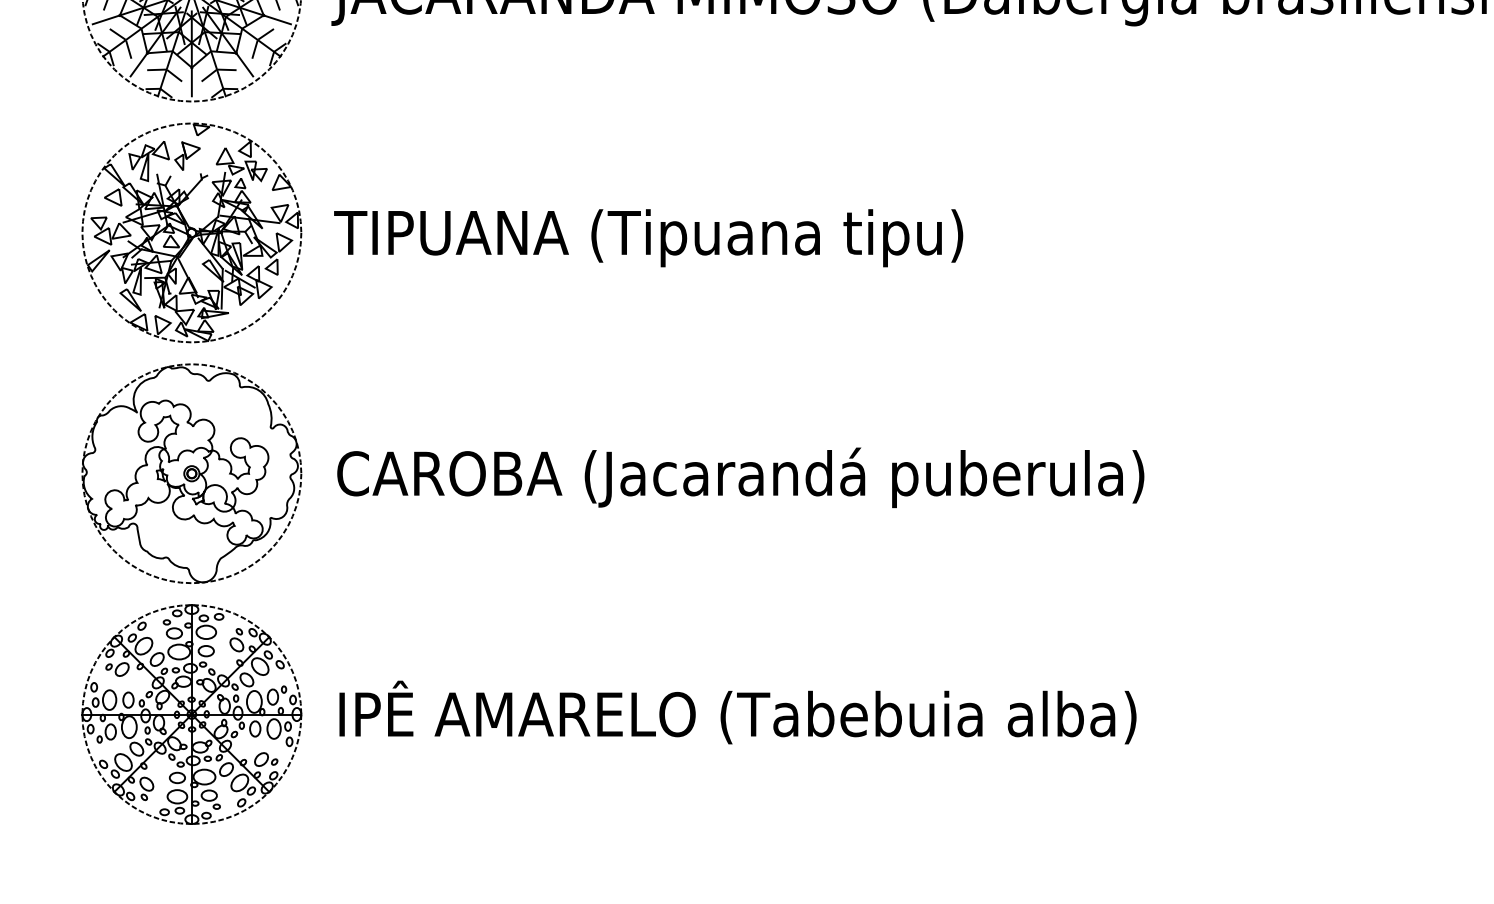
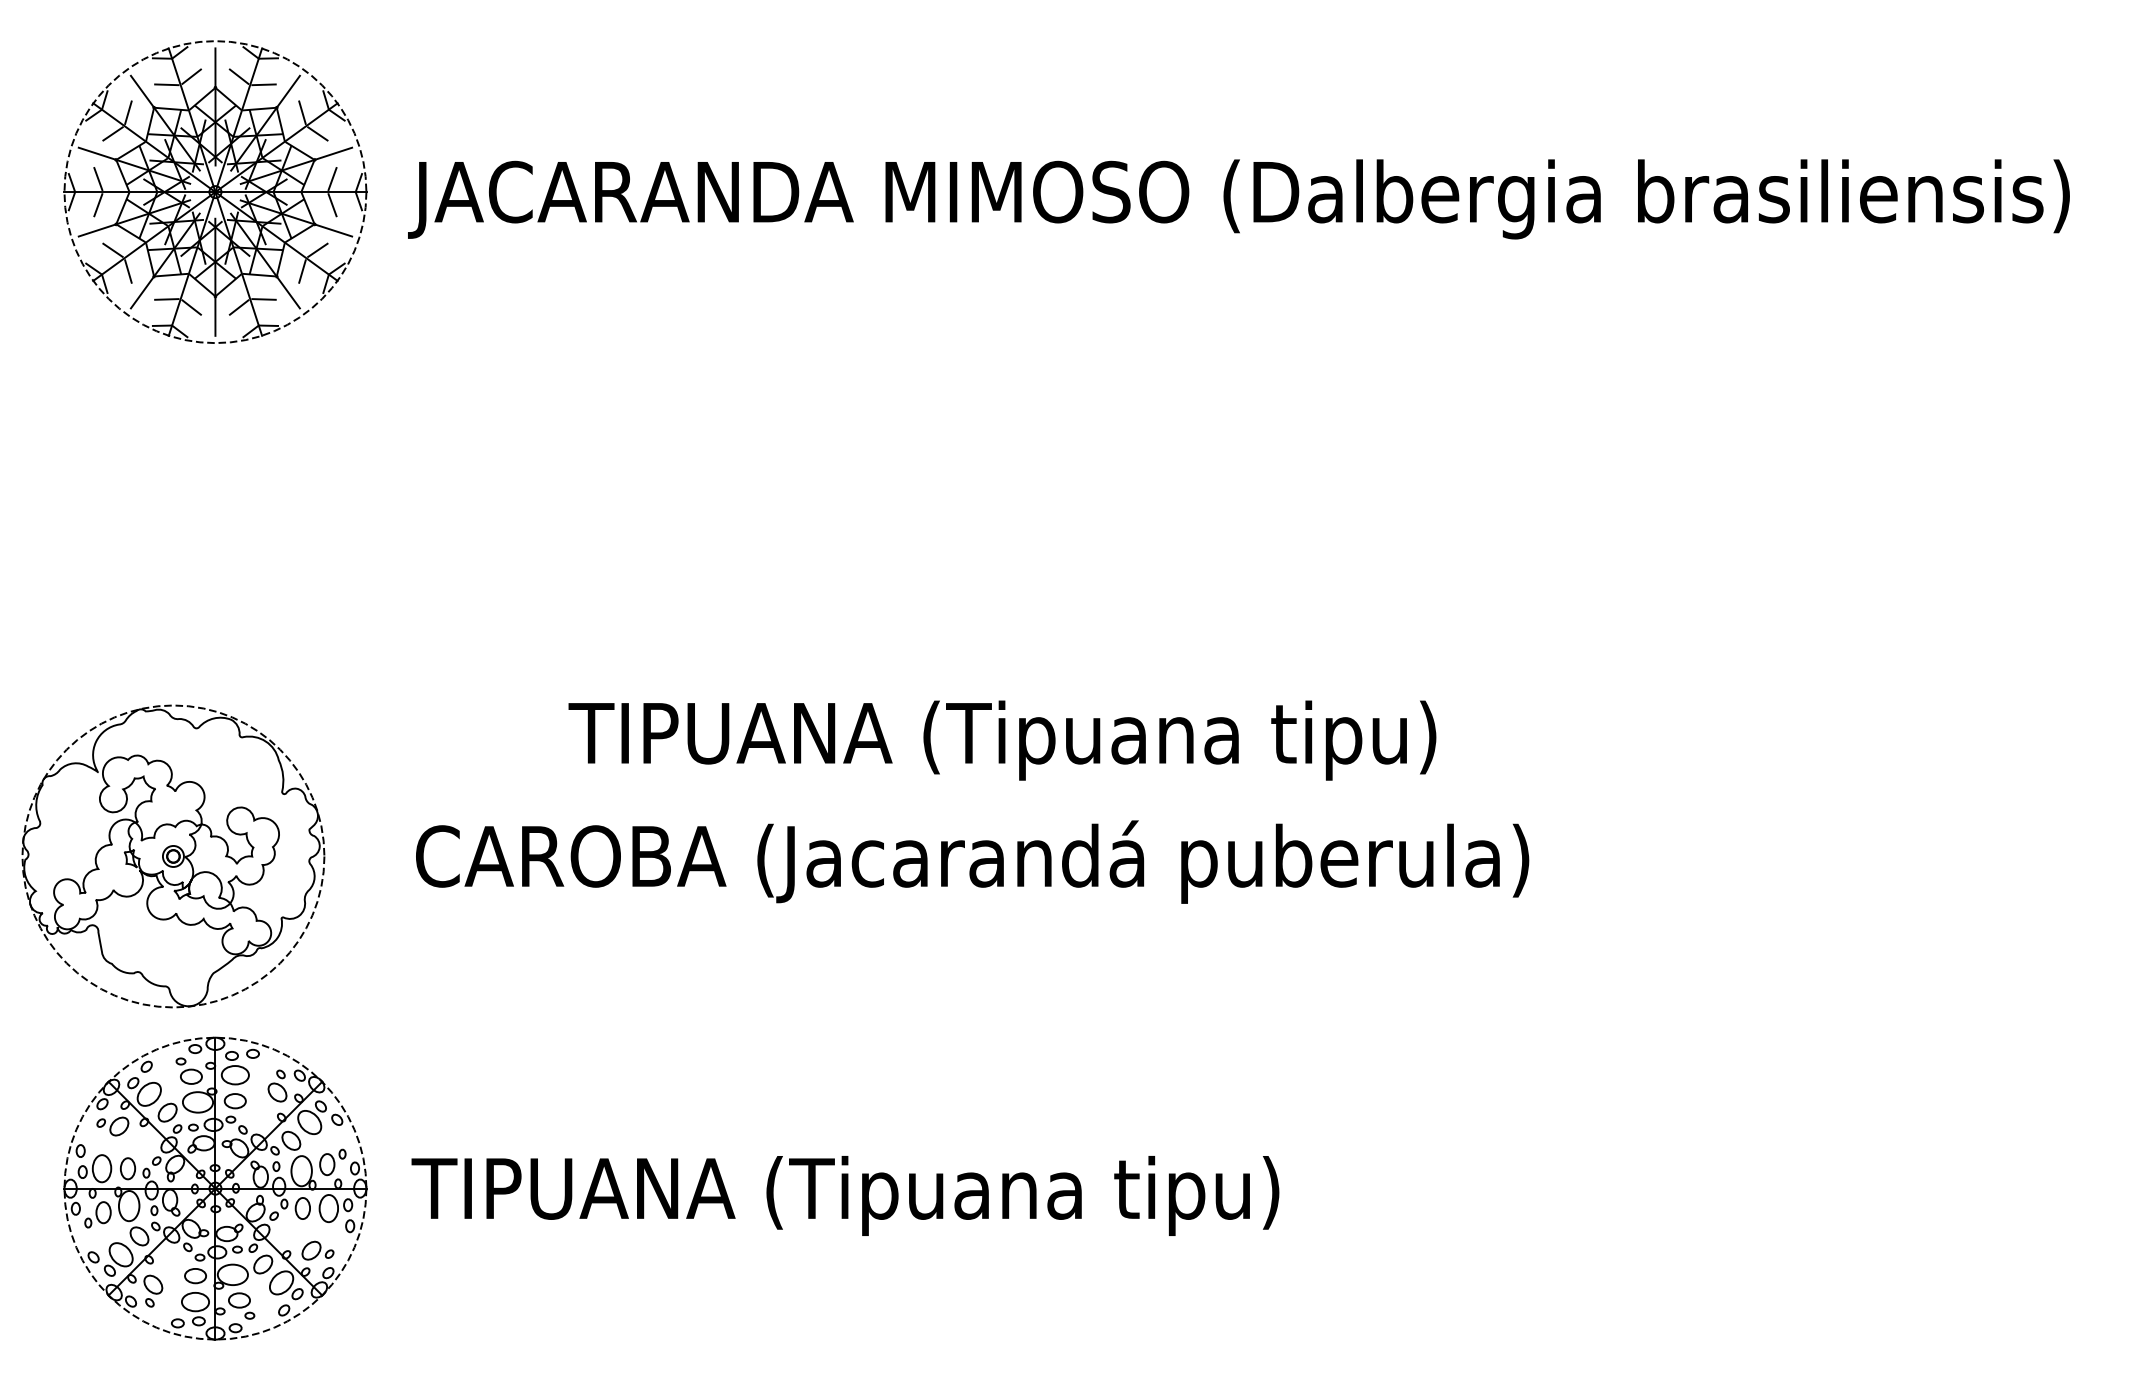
part: (191, 233) -> (215, 524), removed
text: (648, 238) -> (1002, 740), moved
part: (191, 473) -> (173, 856), moved
text: (734, 714) -> (964, 1188), IPÊ AMARELO (Tabebuia alba) -> TIPUANA (Tipuana tipu)

